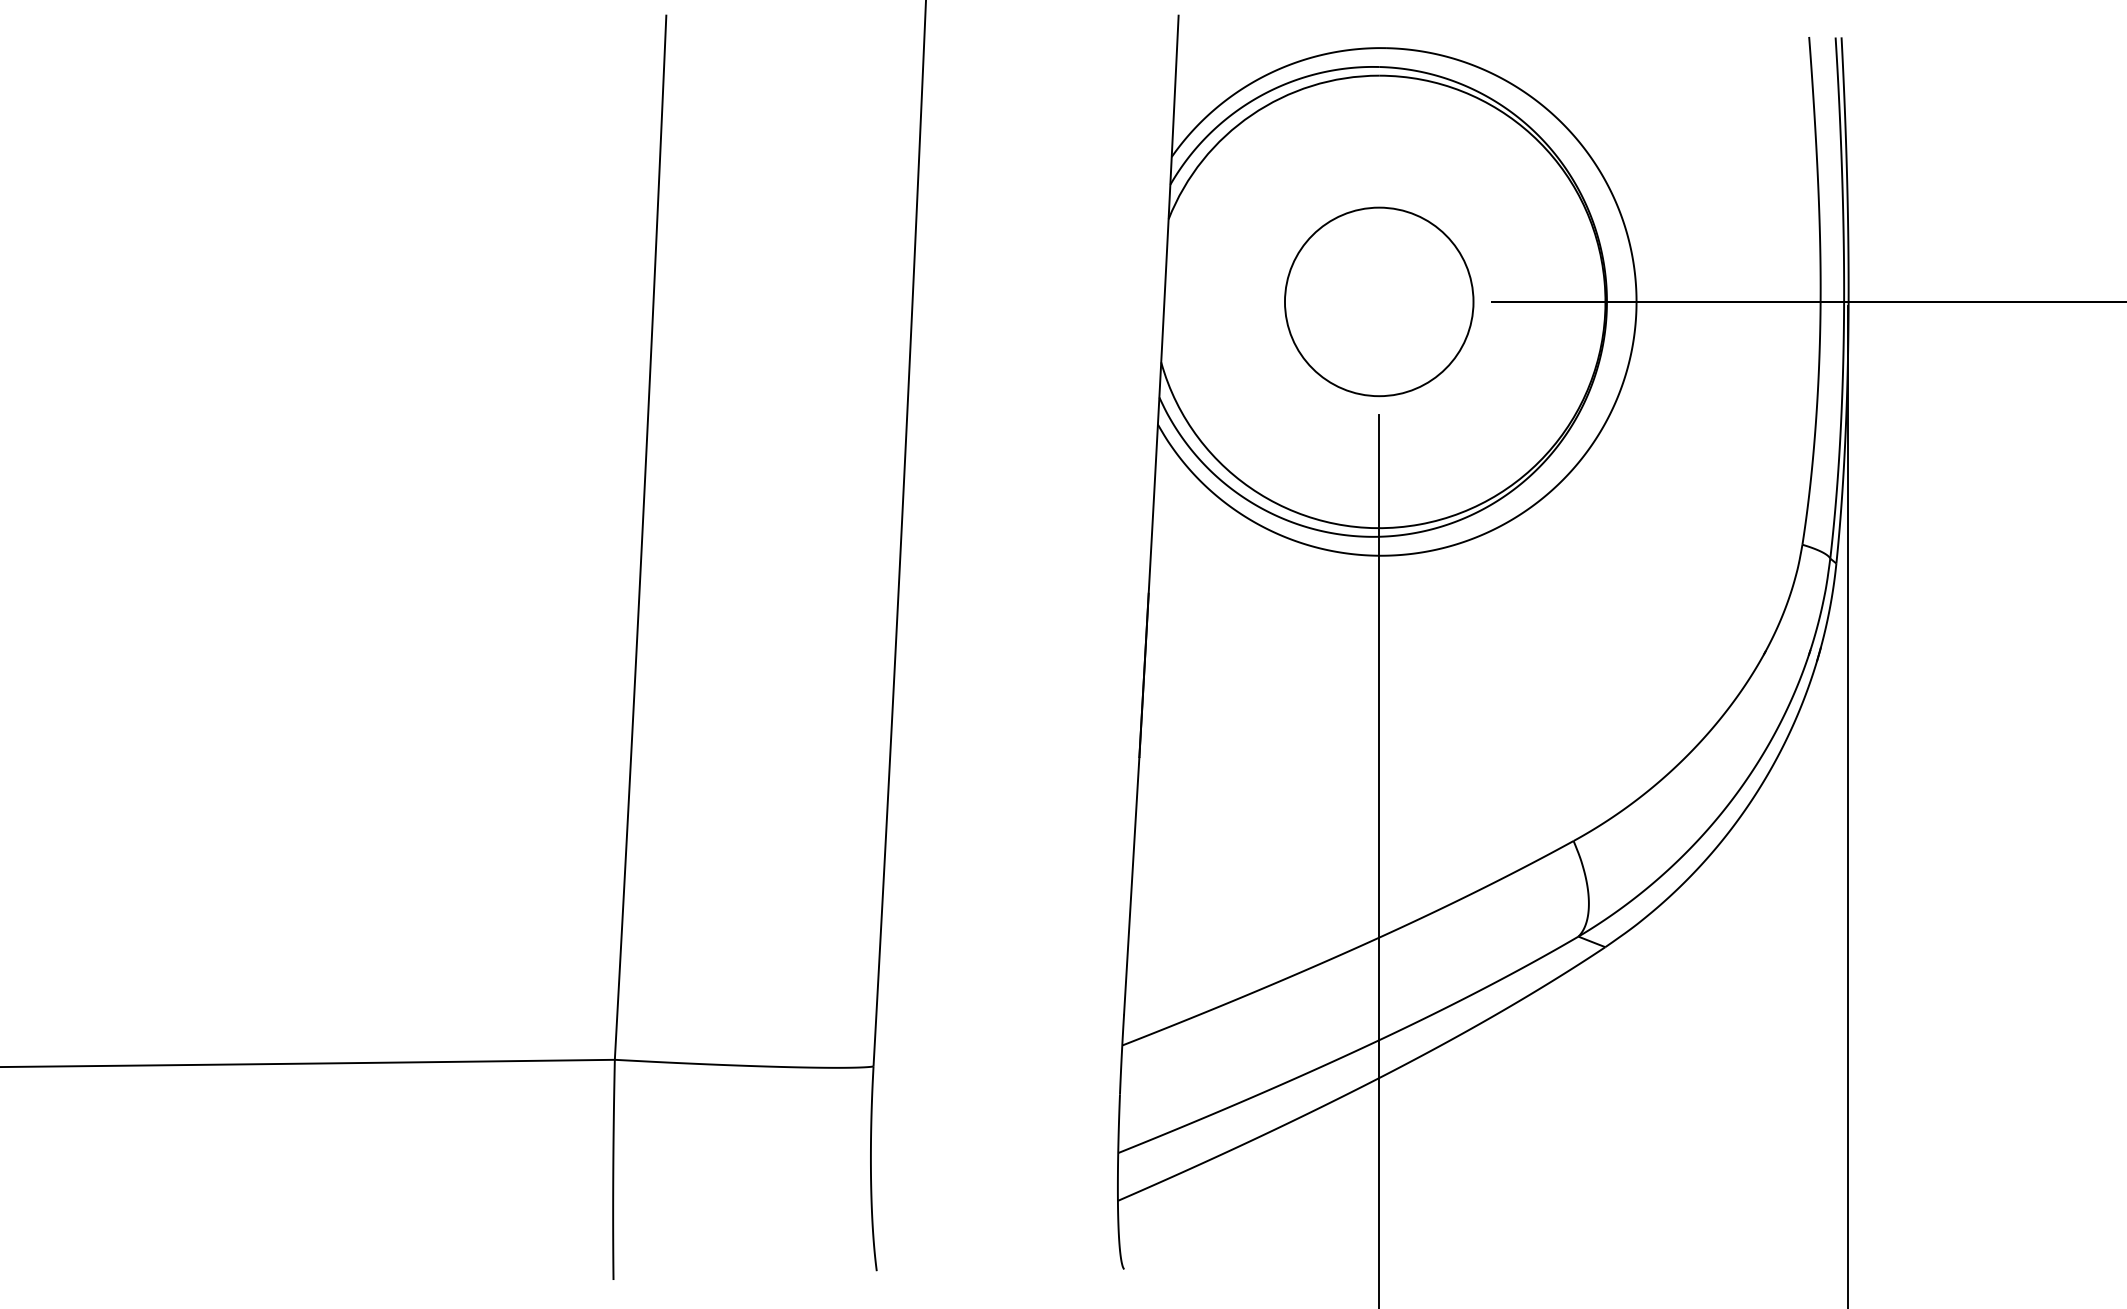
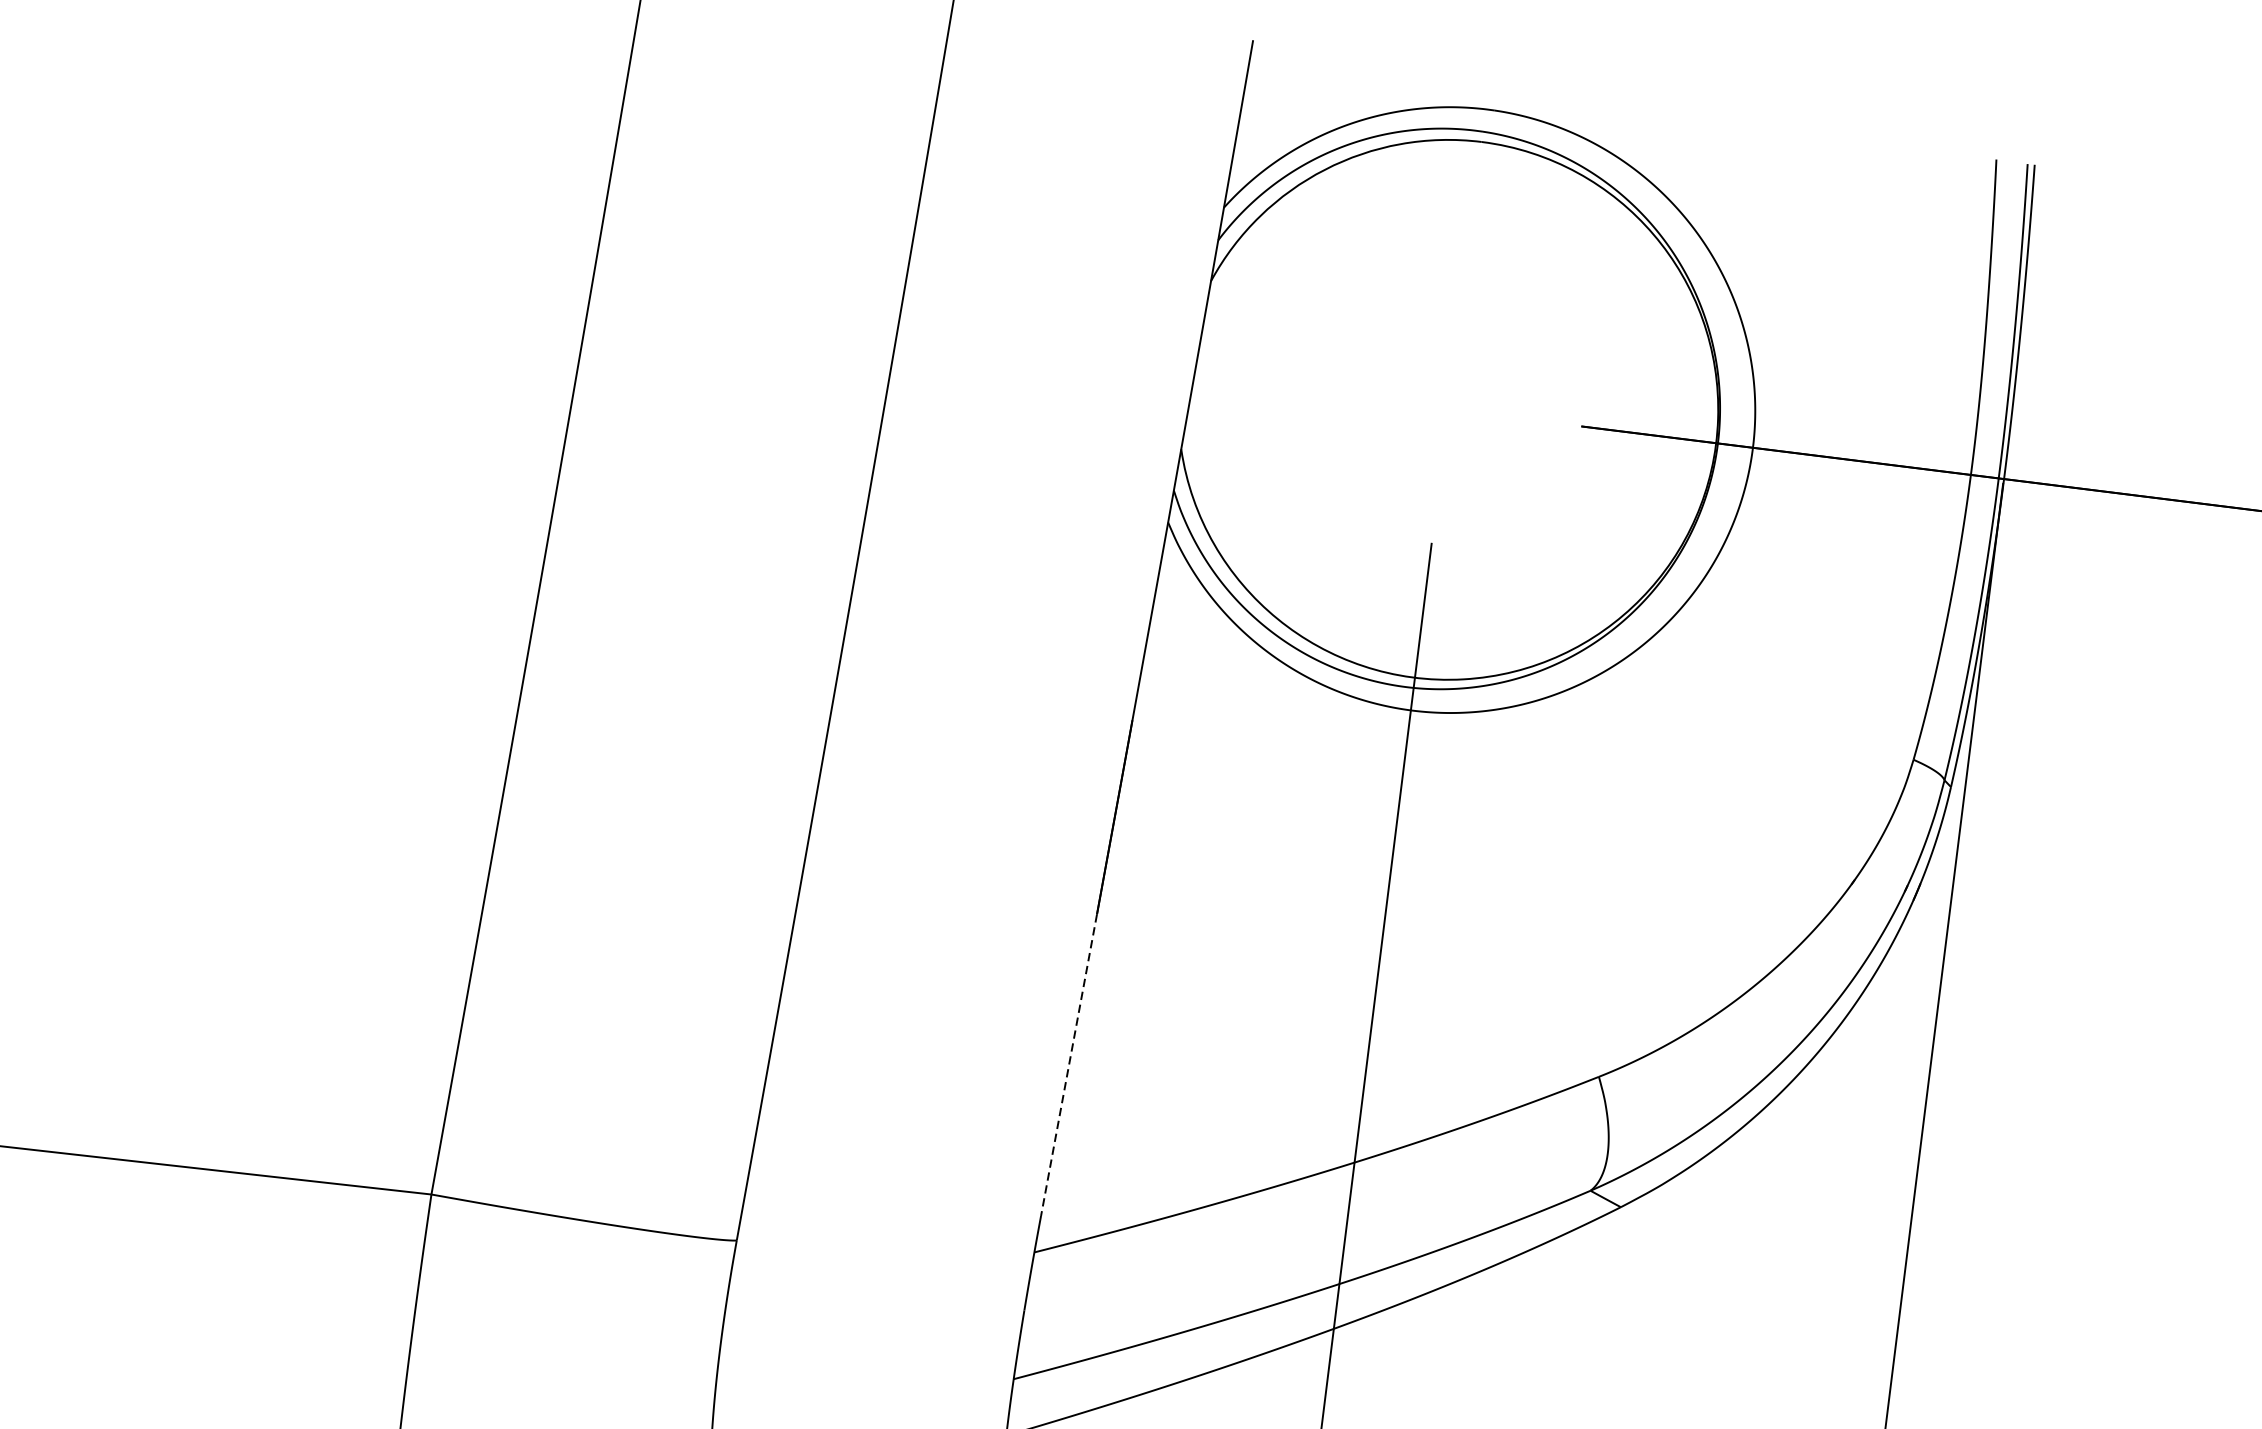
circle: (1379, 301) -> (1448, 409), removed
line: (1131, 886) -> (1068, 1065), solid -> dashed

